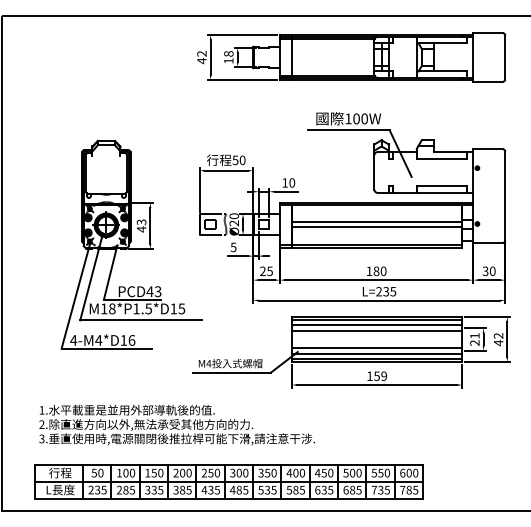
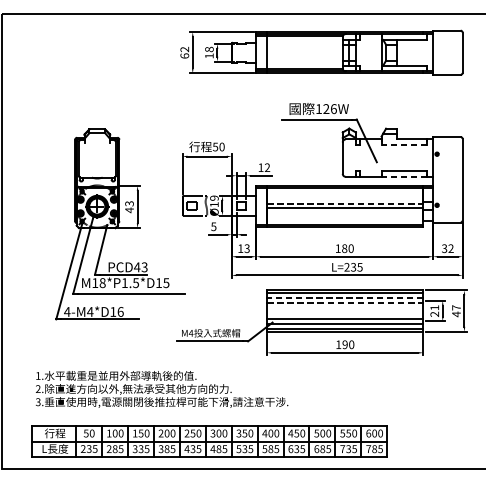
text: (201, 60) -> (184, 55), 42 -> 62
text: (360, 118) -> (330, 108), 100W -> 126W
line: (441, 158) -> (404, 145), solid -> dashed
text: (292, 182) -> (267, 167), 10 -> 12
line: (441, 192) -> (404, 176), solid -> dashed
text: (233, 219) -> (213, 201), Ø20 -> Ø19
line: (377, 222) -> (345, 203), solid -> dashed
text: (266, 270) -> (243, 247), 25 -> 13
text: (492, 271) -> (450, 248), 30 -> 32
line: (376, 325) -> (344, 298), solid -> dashed
line: (377, 331) -> (345, 303), solid -> dashed
text: (498, 335) -> (456, 307), 42 -> 47
text: (380, 375) -> (348, 344), 159 -> 190

